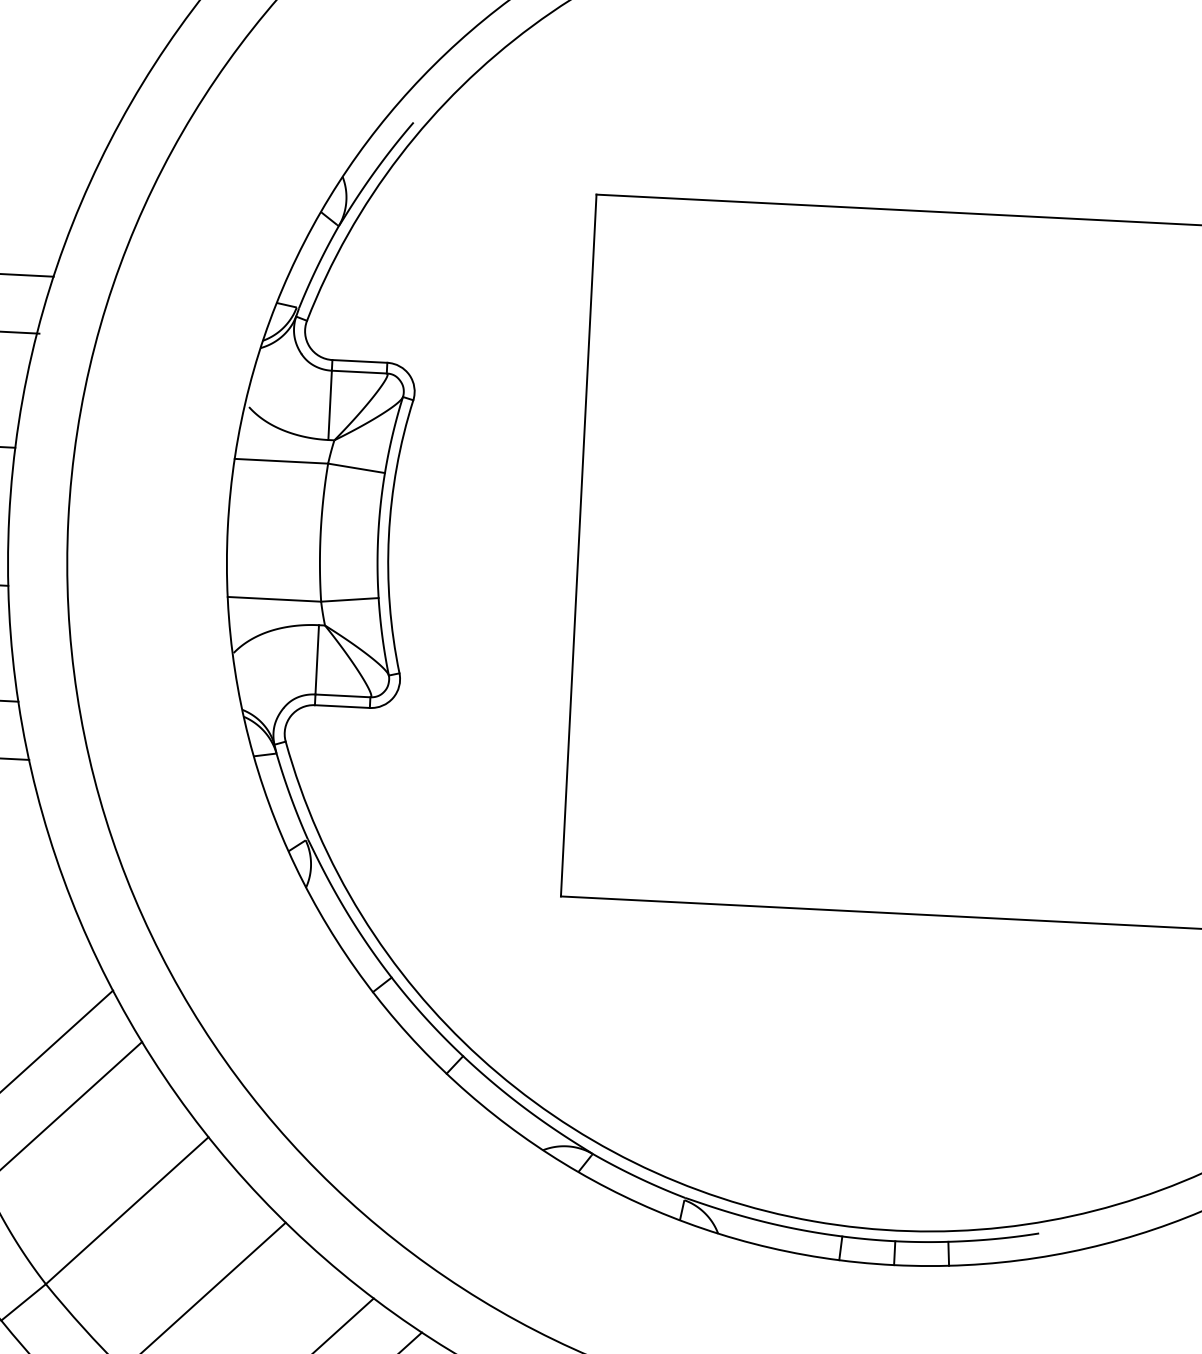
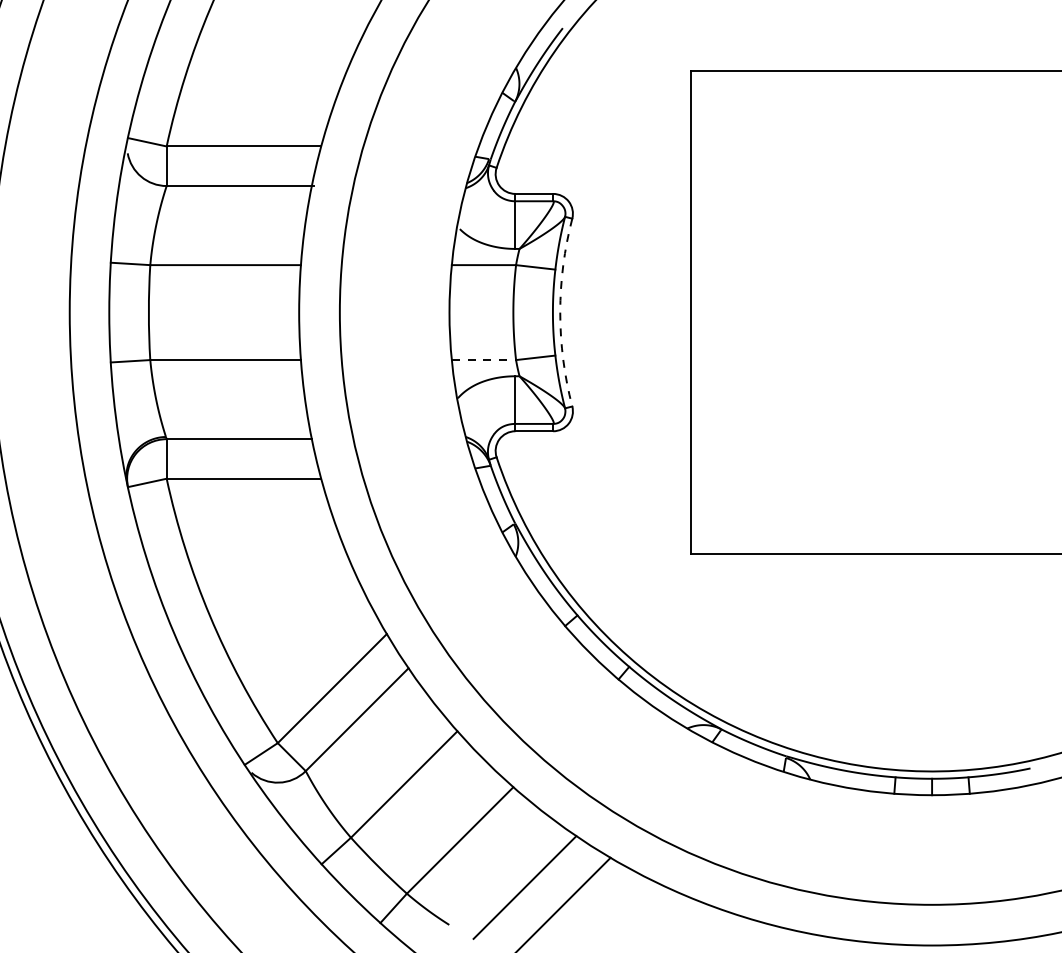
arc: (389, 535) -> (560, 312), solid -> dashed
line: (275, 599) -> (484, 360), solid -> dashed

